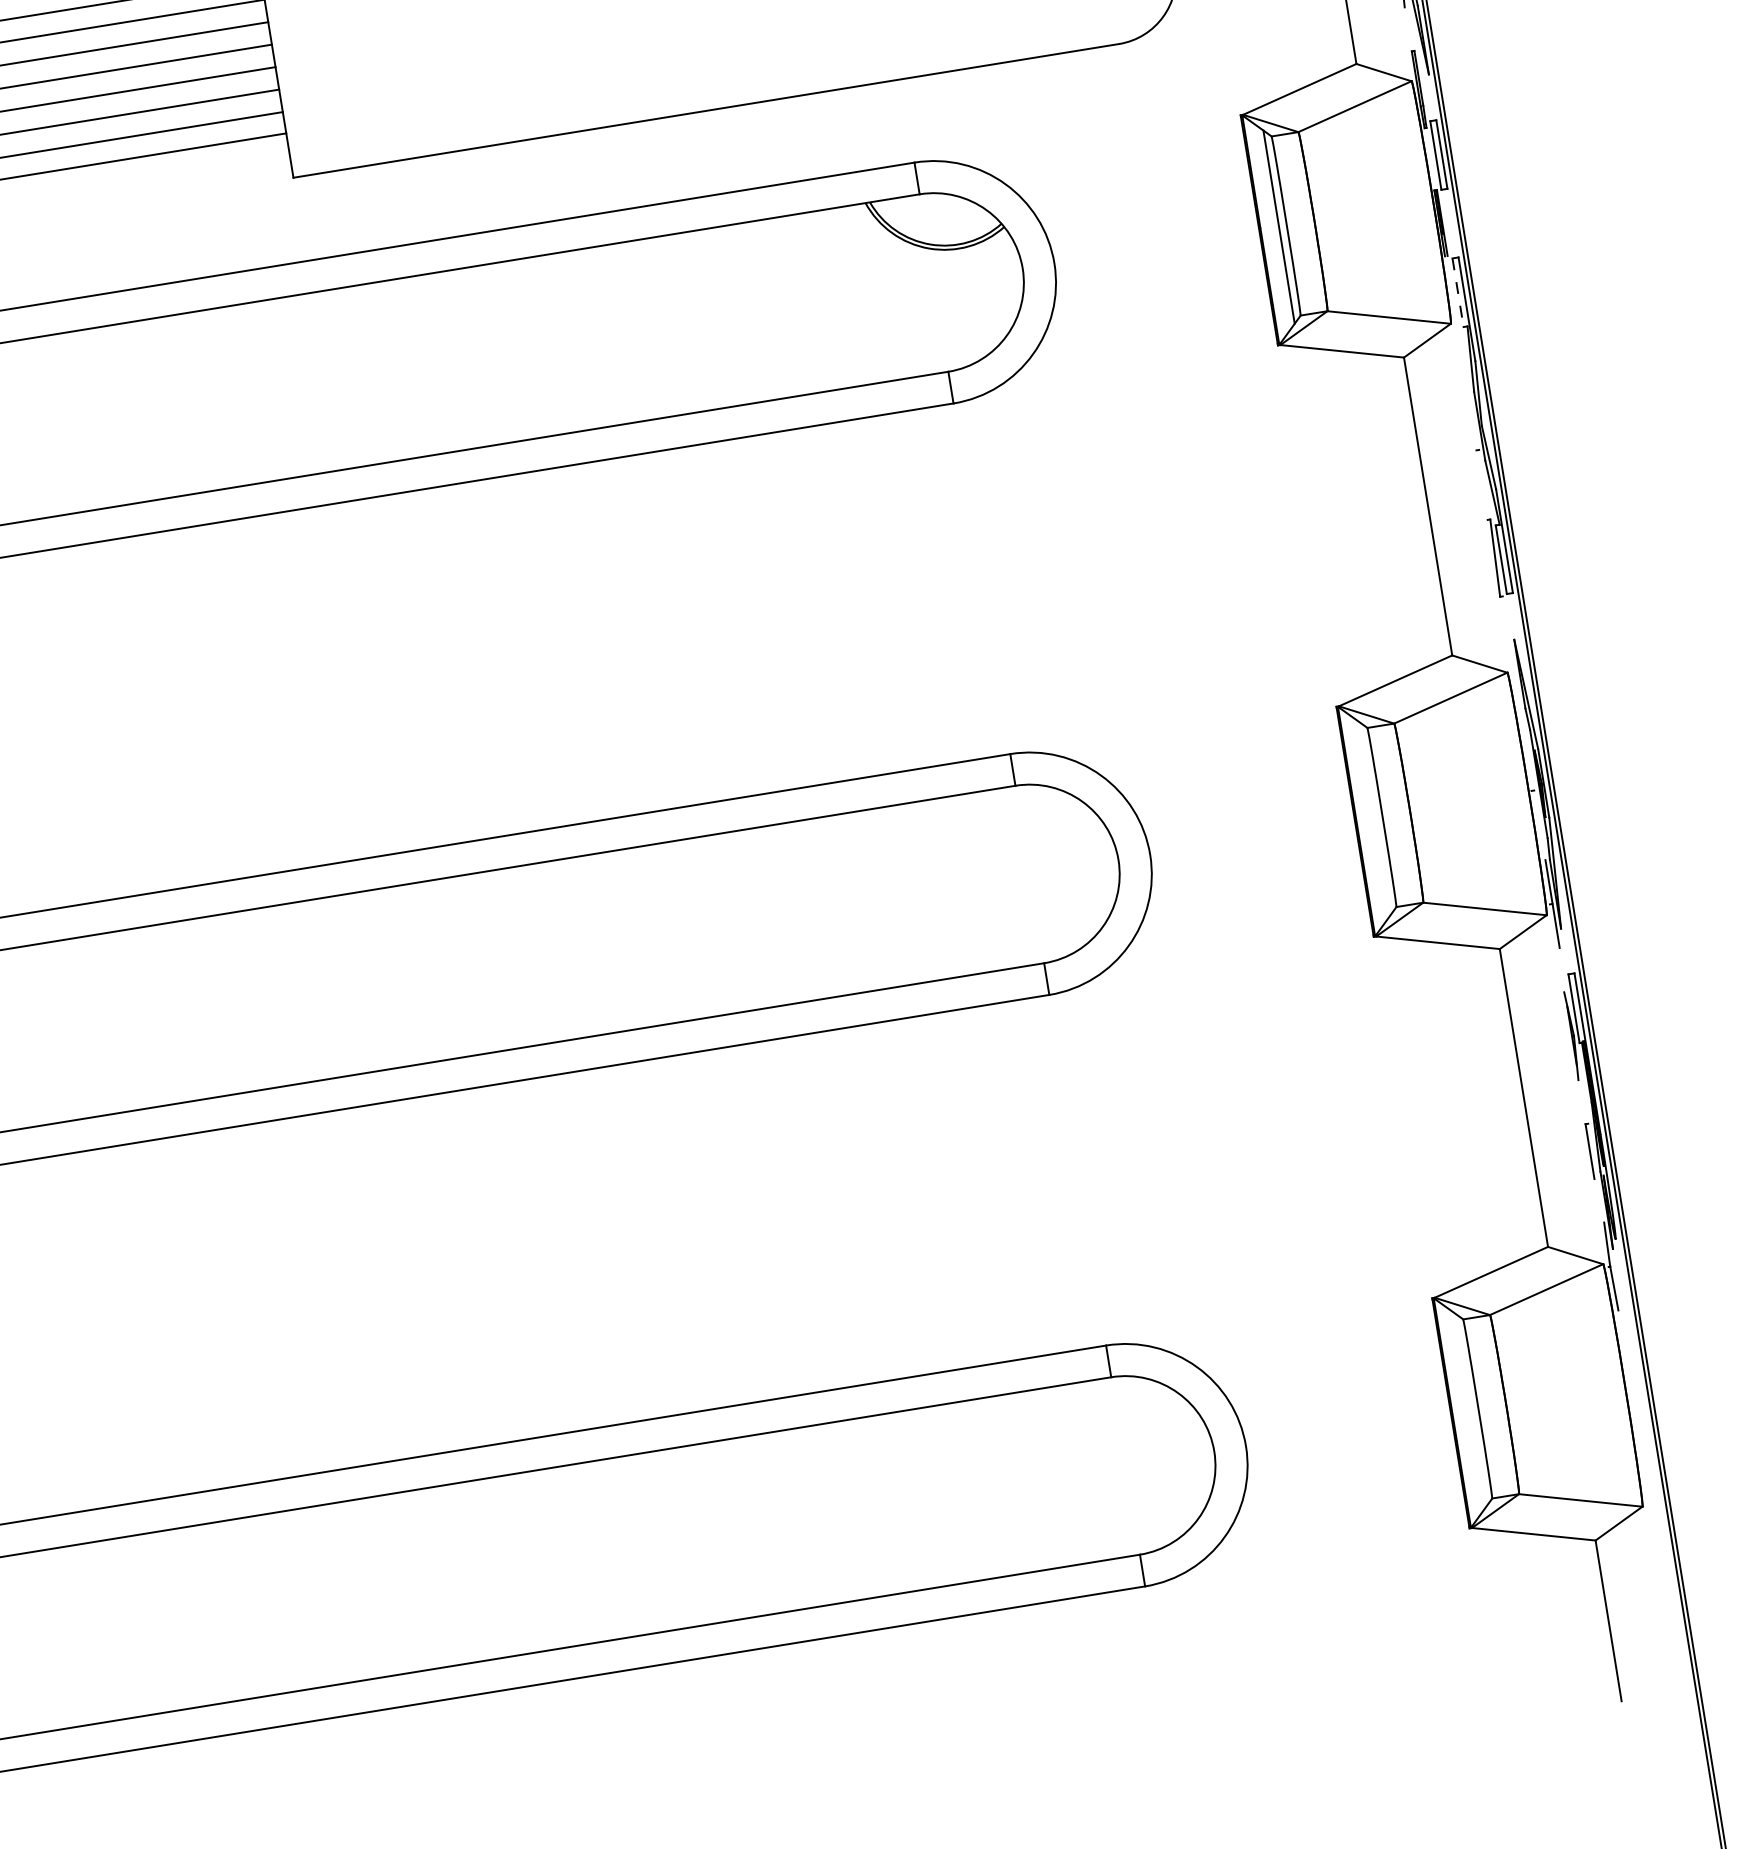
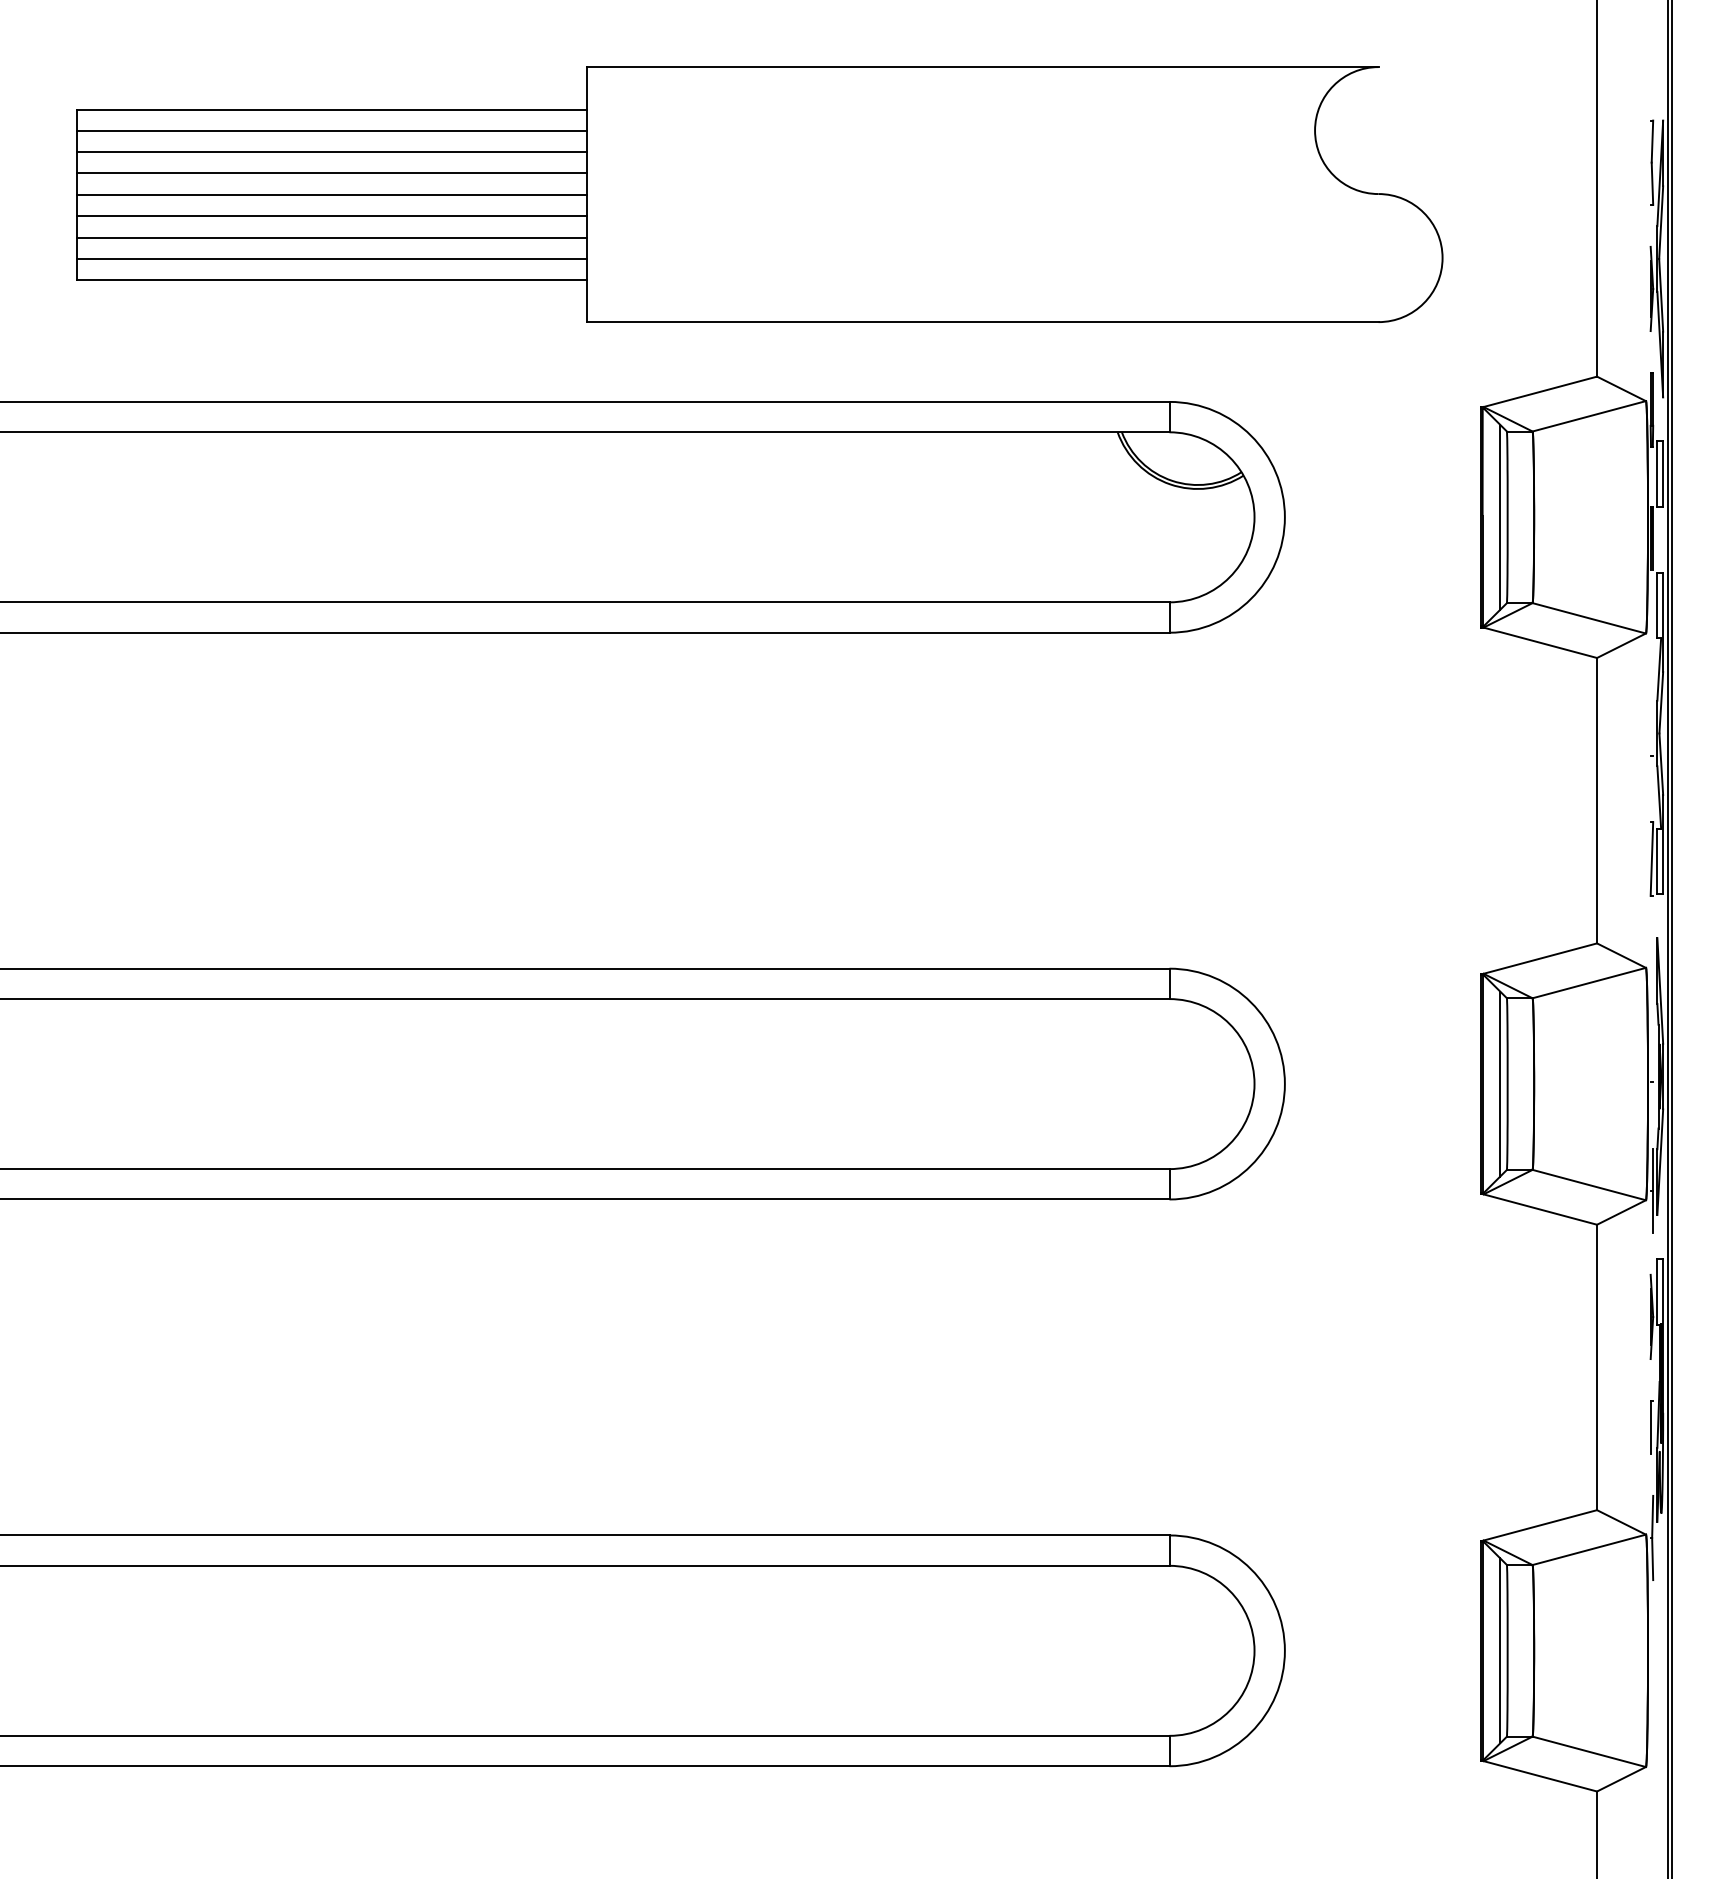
line: (1458, 292) -> (1657, 605), dashed -> solid
line: (1375, 817) -> (1500, 1083), added
line: (1470, 1409) -> (1500, 1650), added

